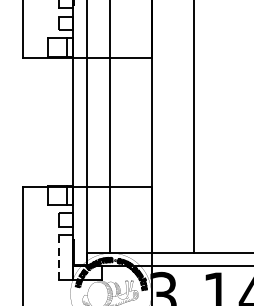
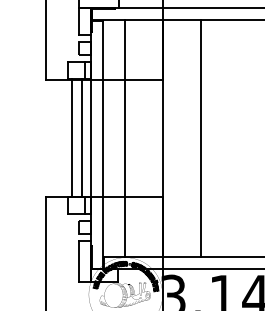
line: (51, 121) -> (71, 137), added
line: (62, 121) -> (81, 137), added
line: (59, 257) -> (78, 261), dashed -> solid

